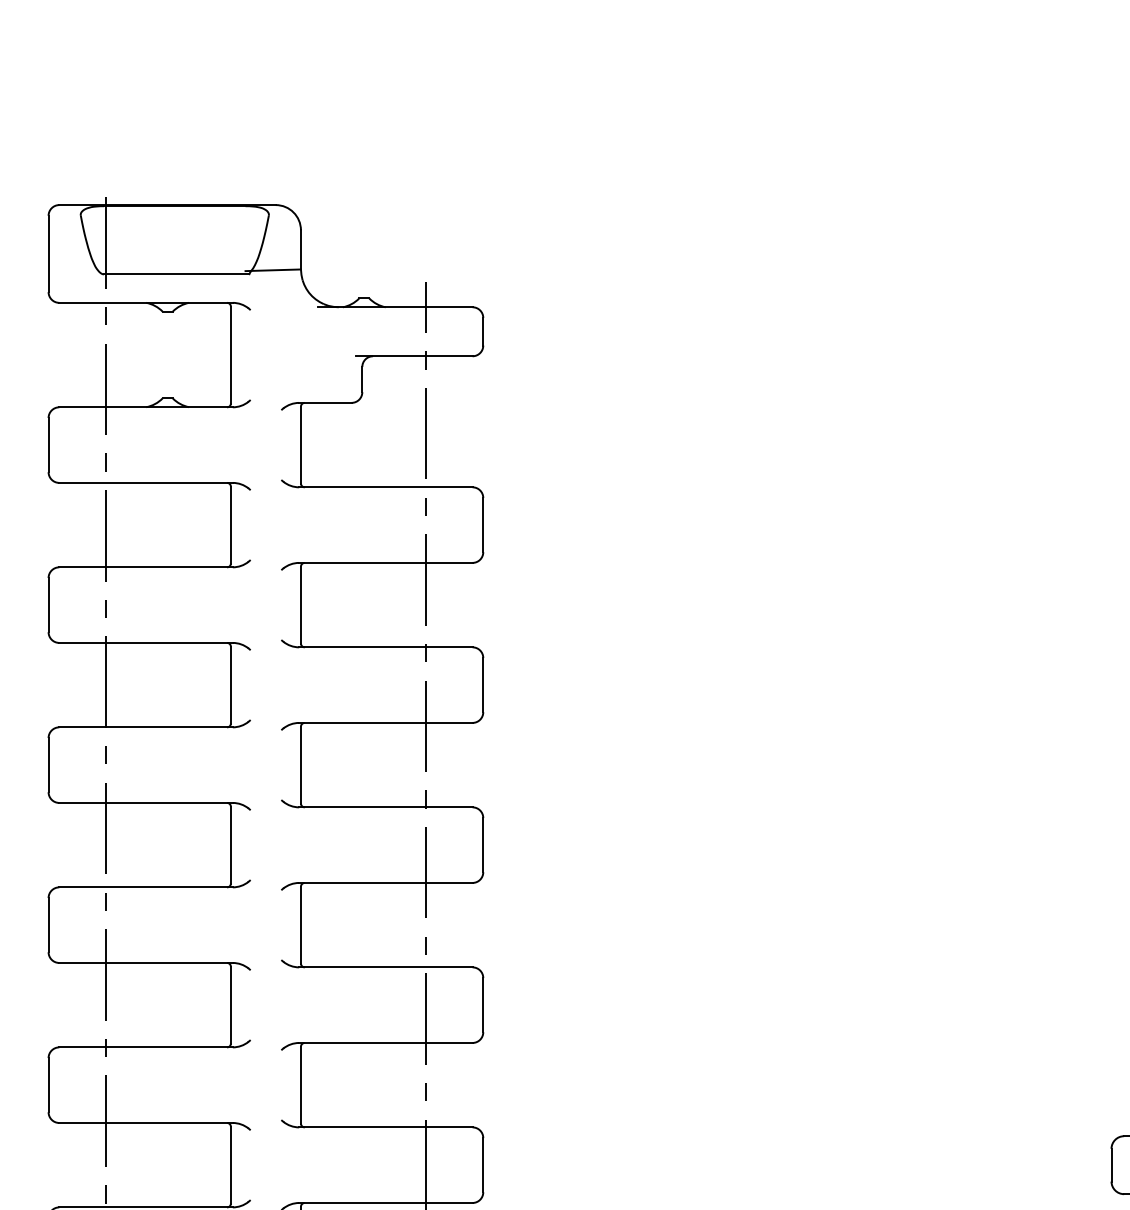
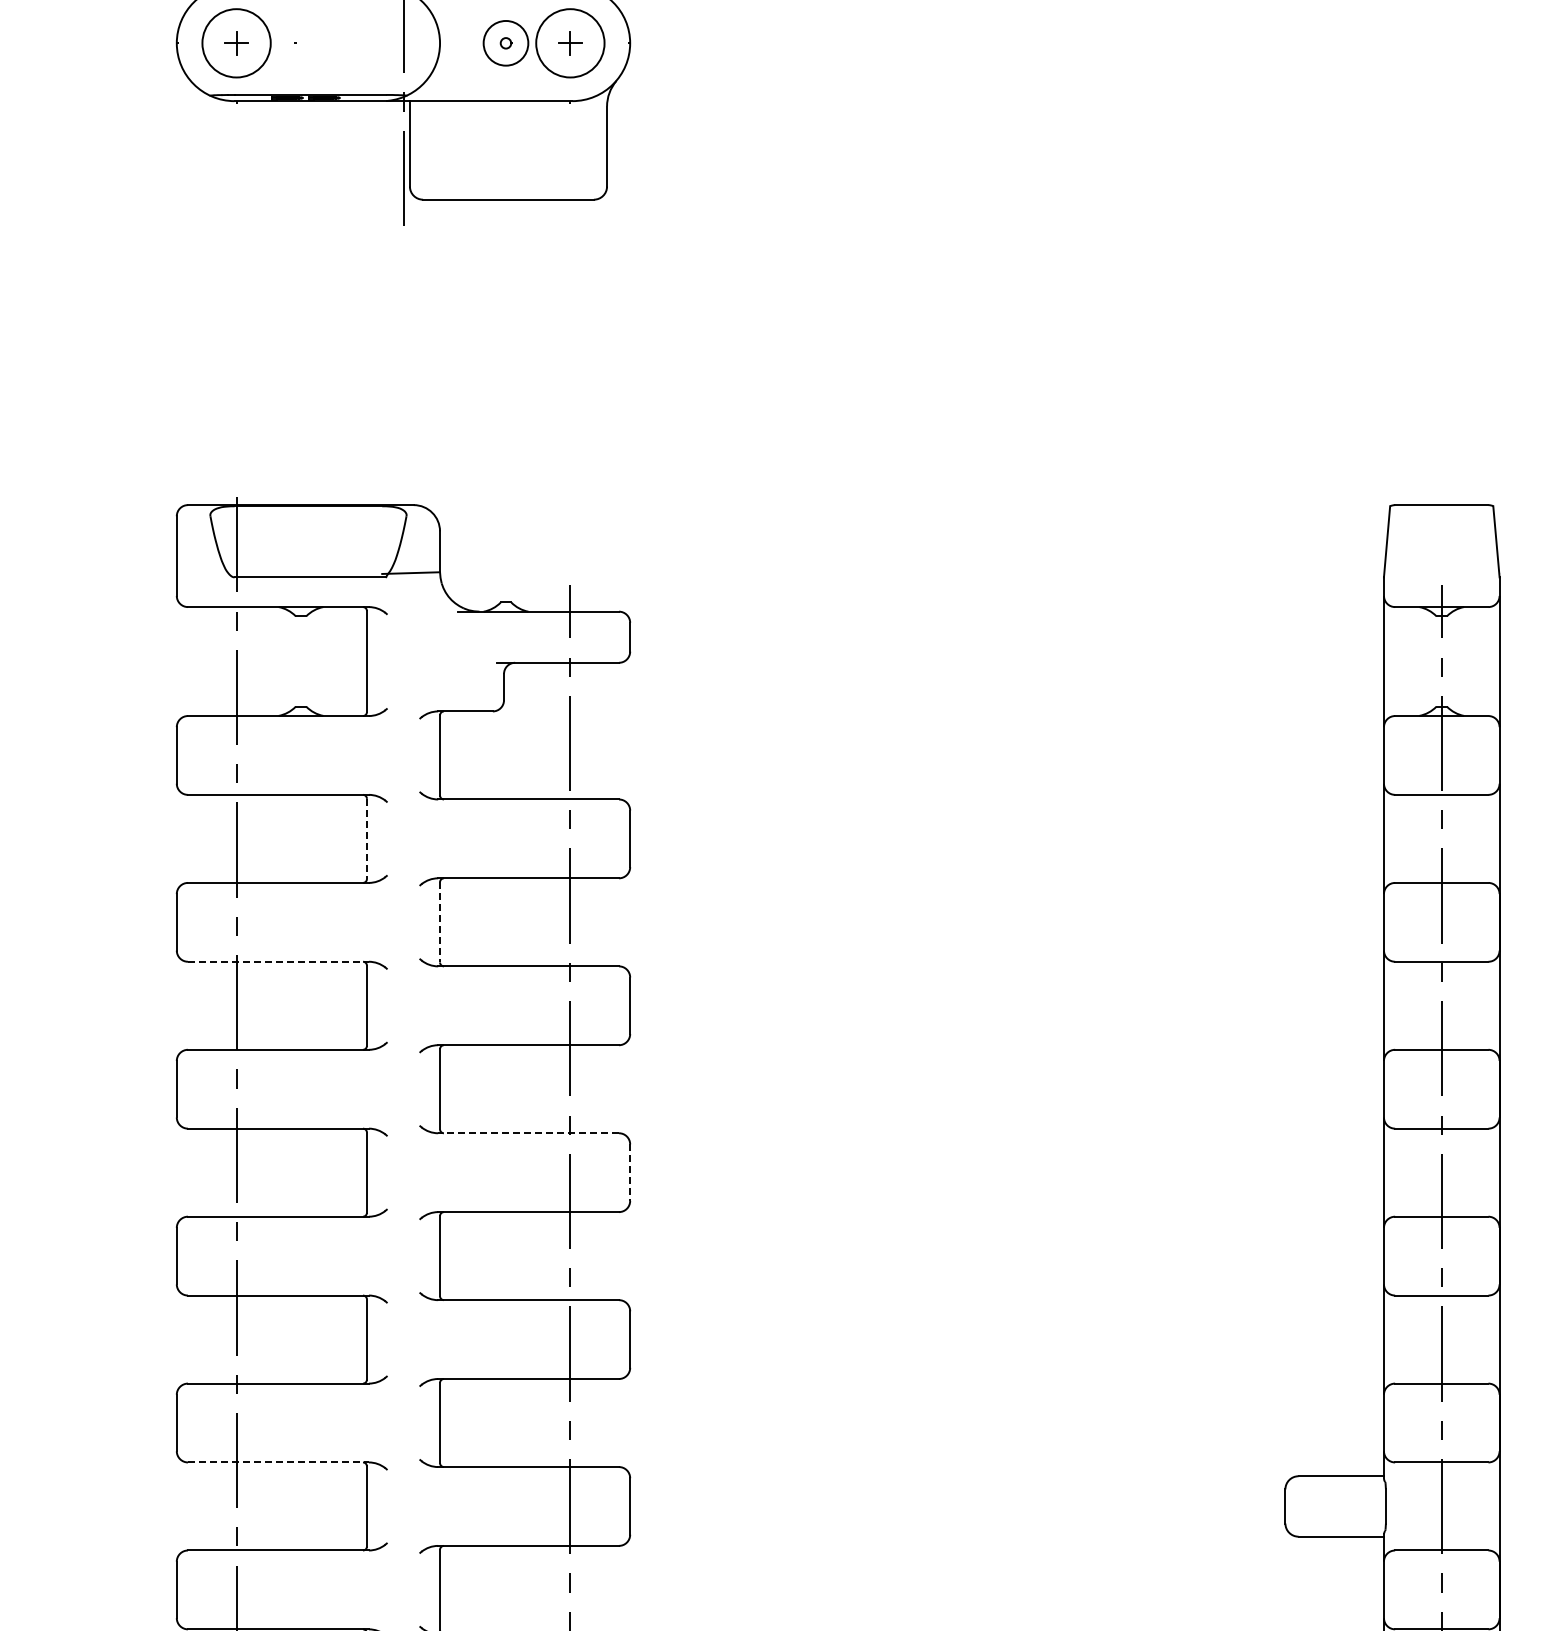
line: (230, 525) -> (366, 839), solid -> dashed
line: (301, 605) -> (440, 922), solid -> dashed
line: (146, 642) -> (278, 961), solid -> dashed
line: (385, 807) -> (528, 1133), solid -> dashed
line: (483, 845) -> (630, 1173), solid -> dashed
line: (146, 1123) -> (278, 1462), solid -> dashed

